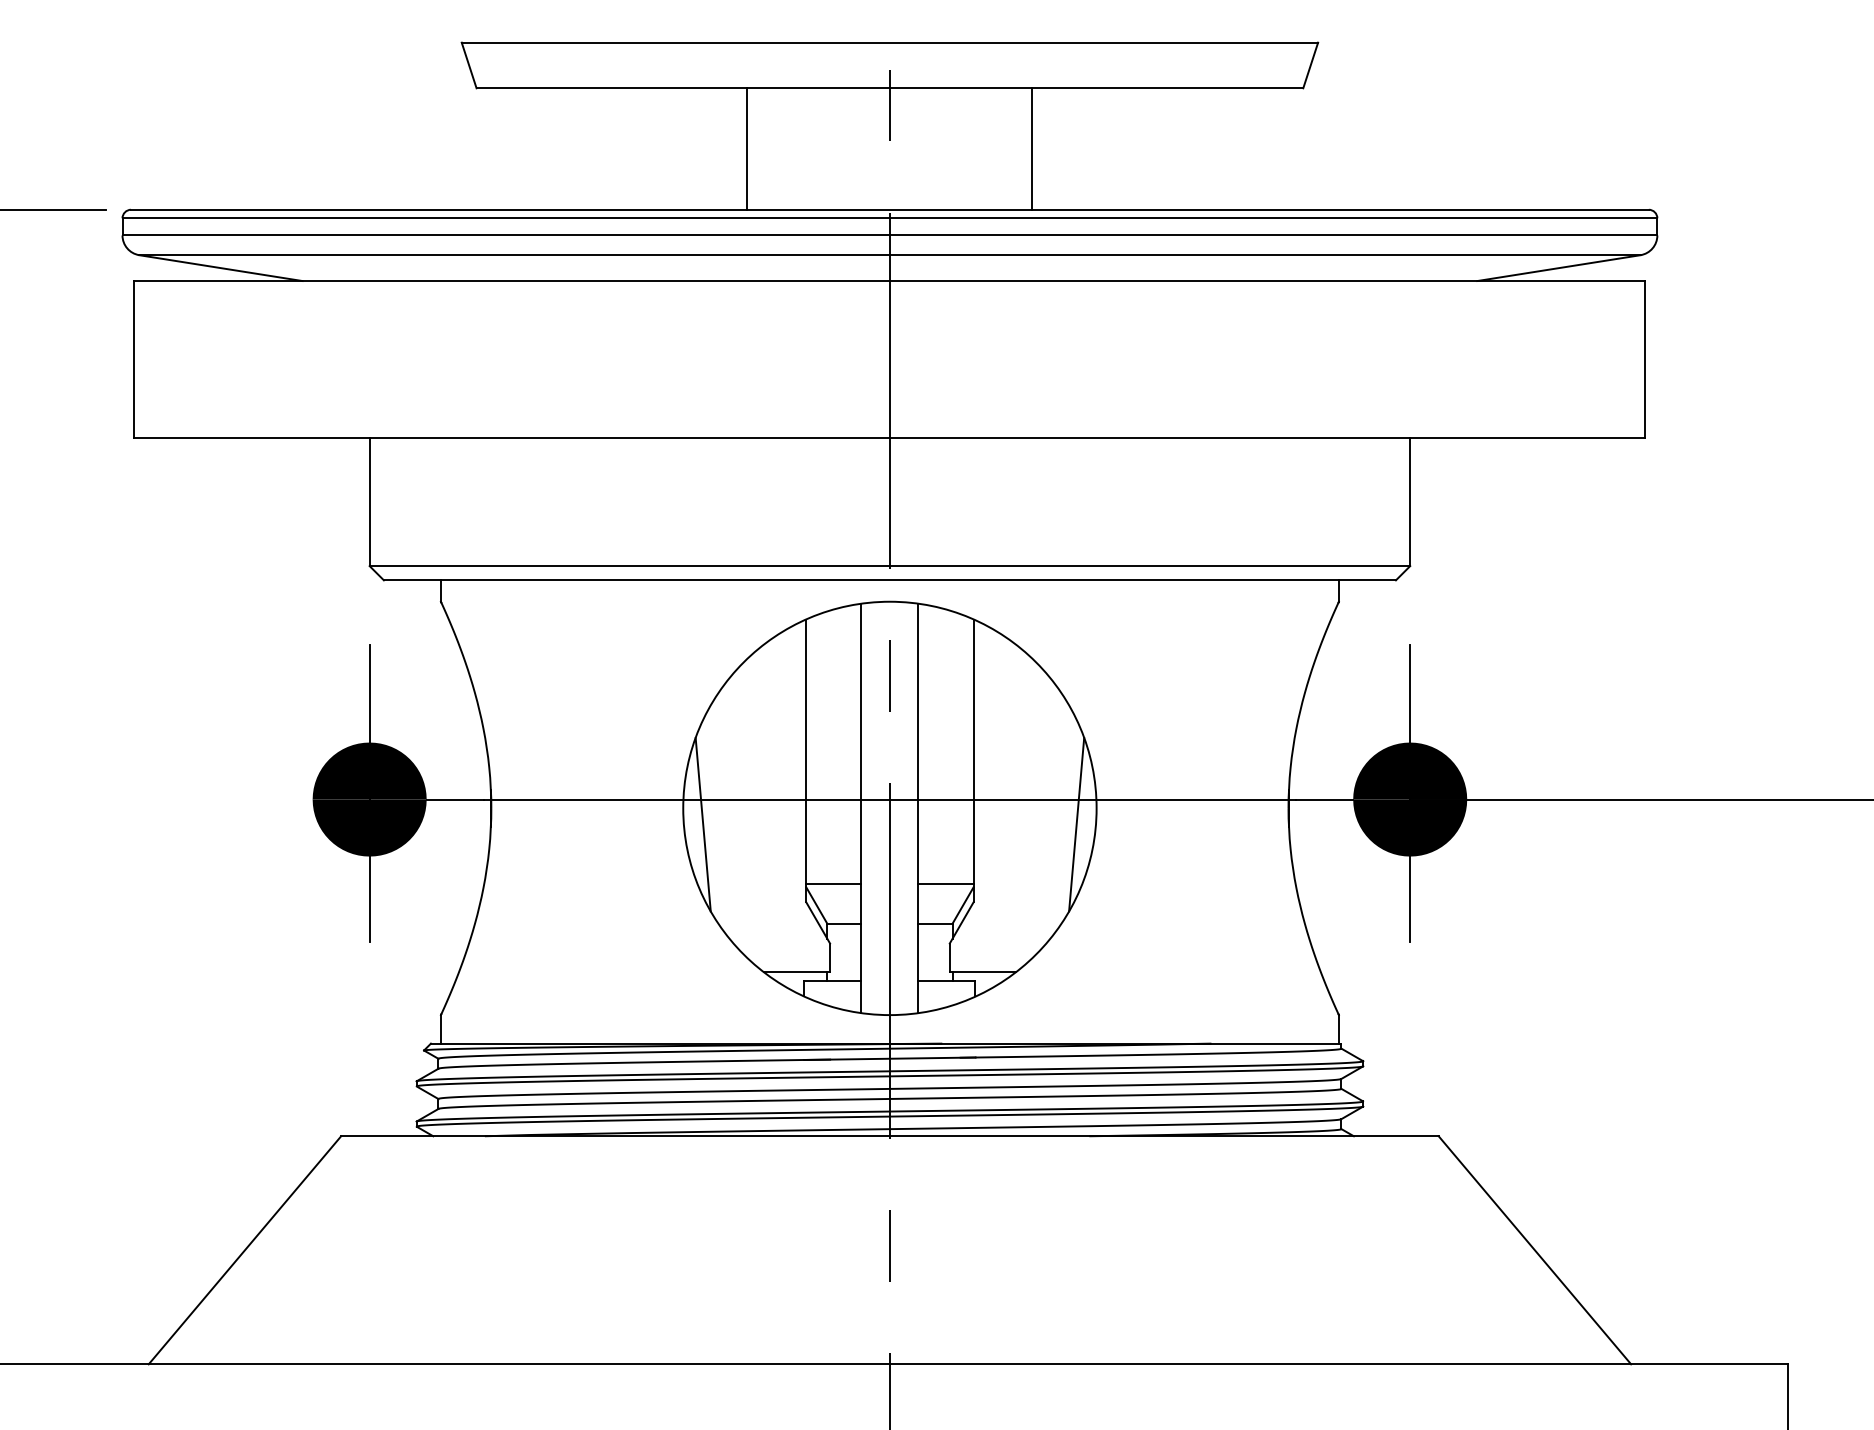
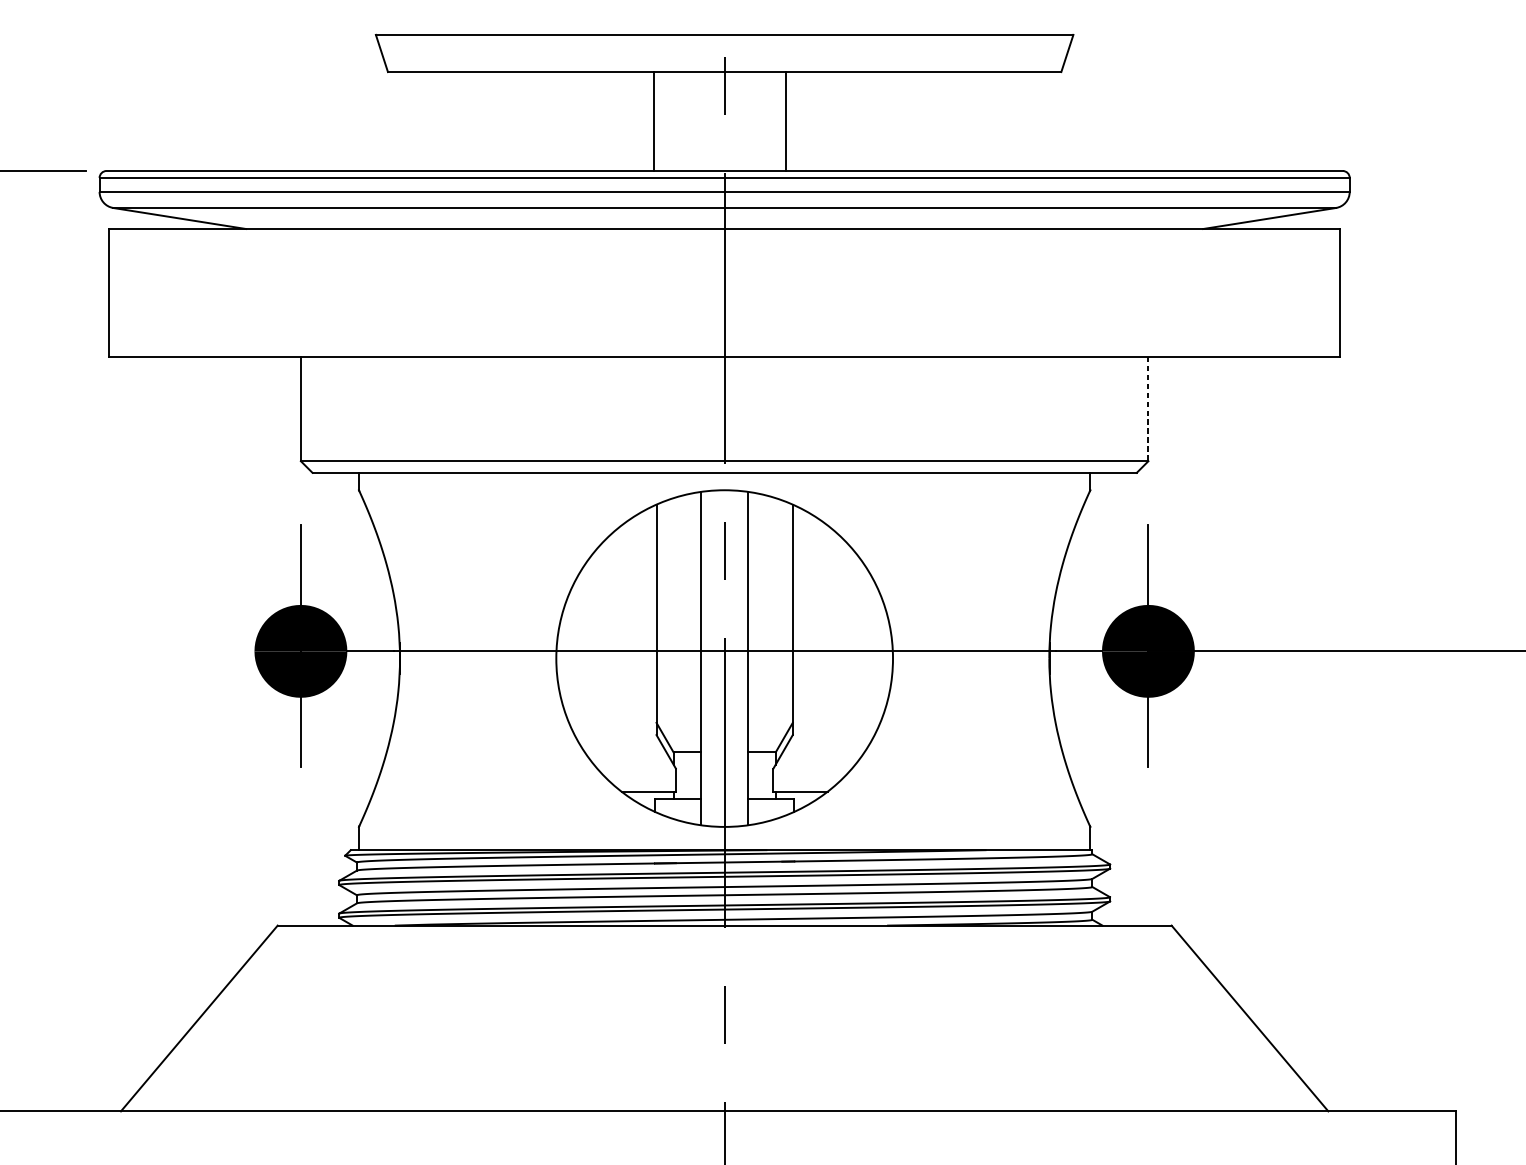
line: (747, 148) -> (654, 121), moved
line: (1032, 148) -> (786, 121), moved
line: (1410, 502) -> (1148, 409), solid -> dashed
line: (702, 824) -> (571, 671), removed
line: (1076, 824) -> (876, 671), removed
line: (833, 884) -> (678, 720), removed
line: (945, 884) -> (769, 720), removed

